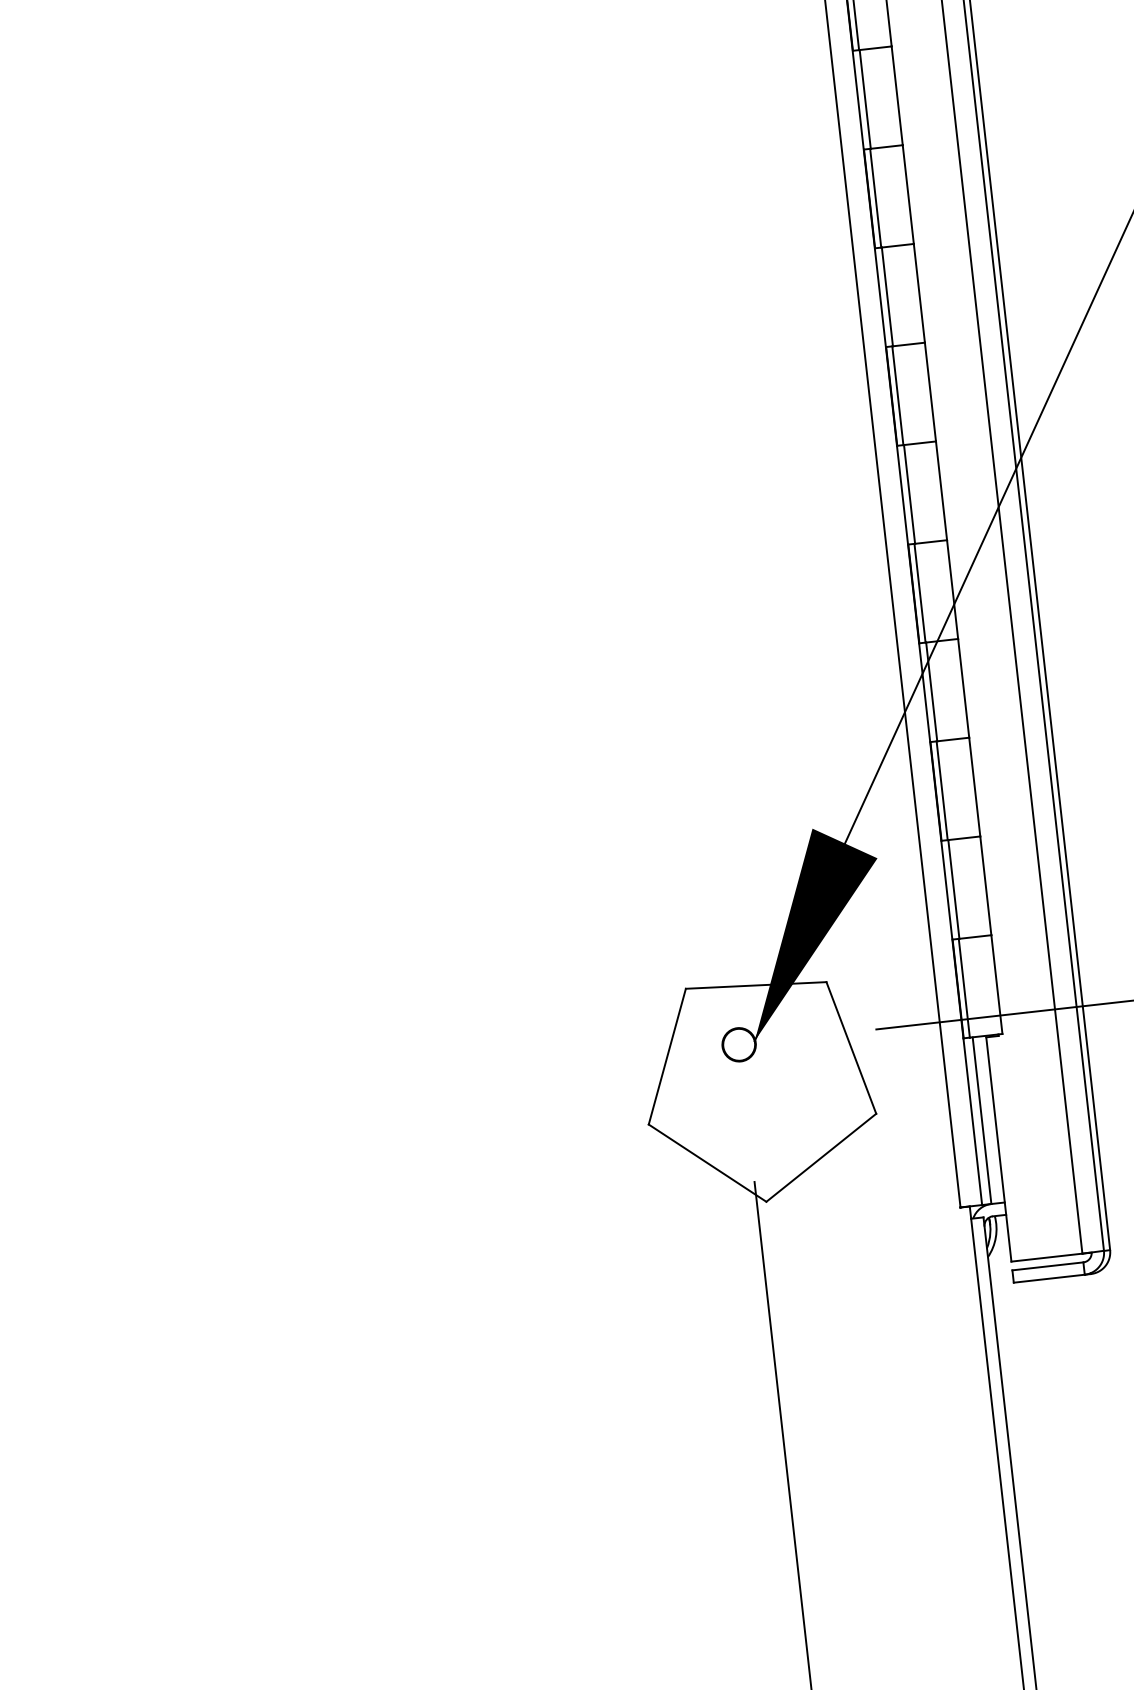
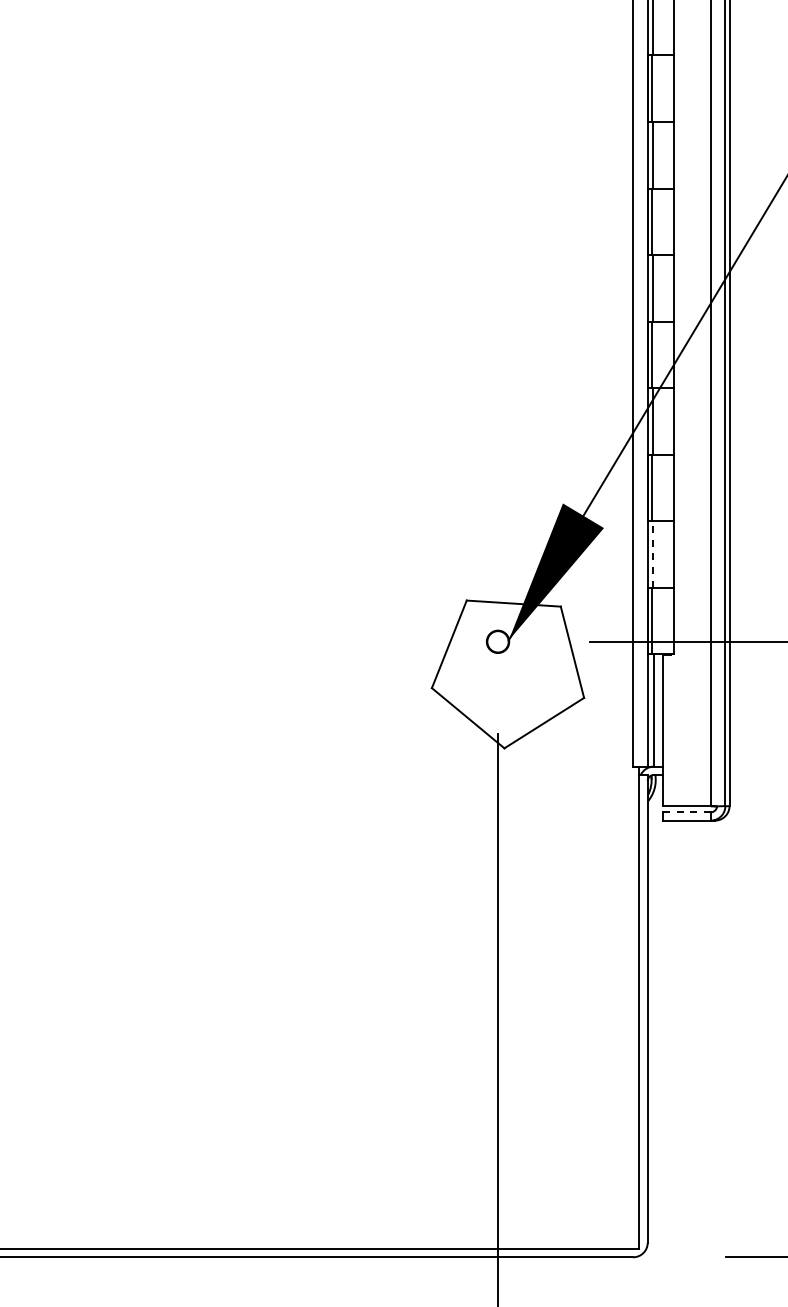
line: (953, 887) -> (652, 553), solid -> dashed
line: (1047, 1266) -> (686, 812), solid -> dashed

